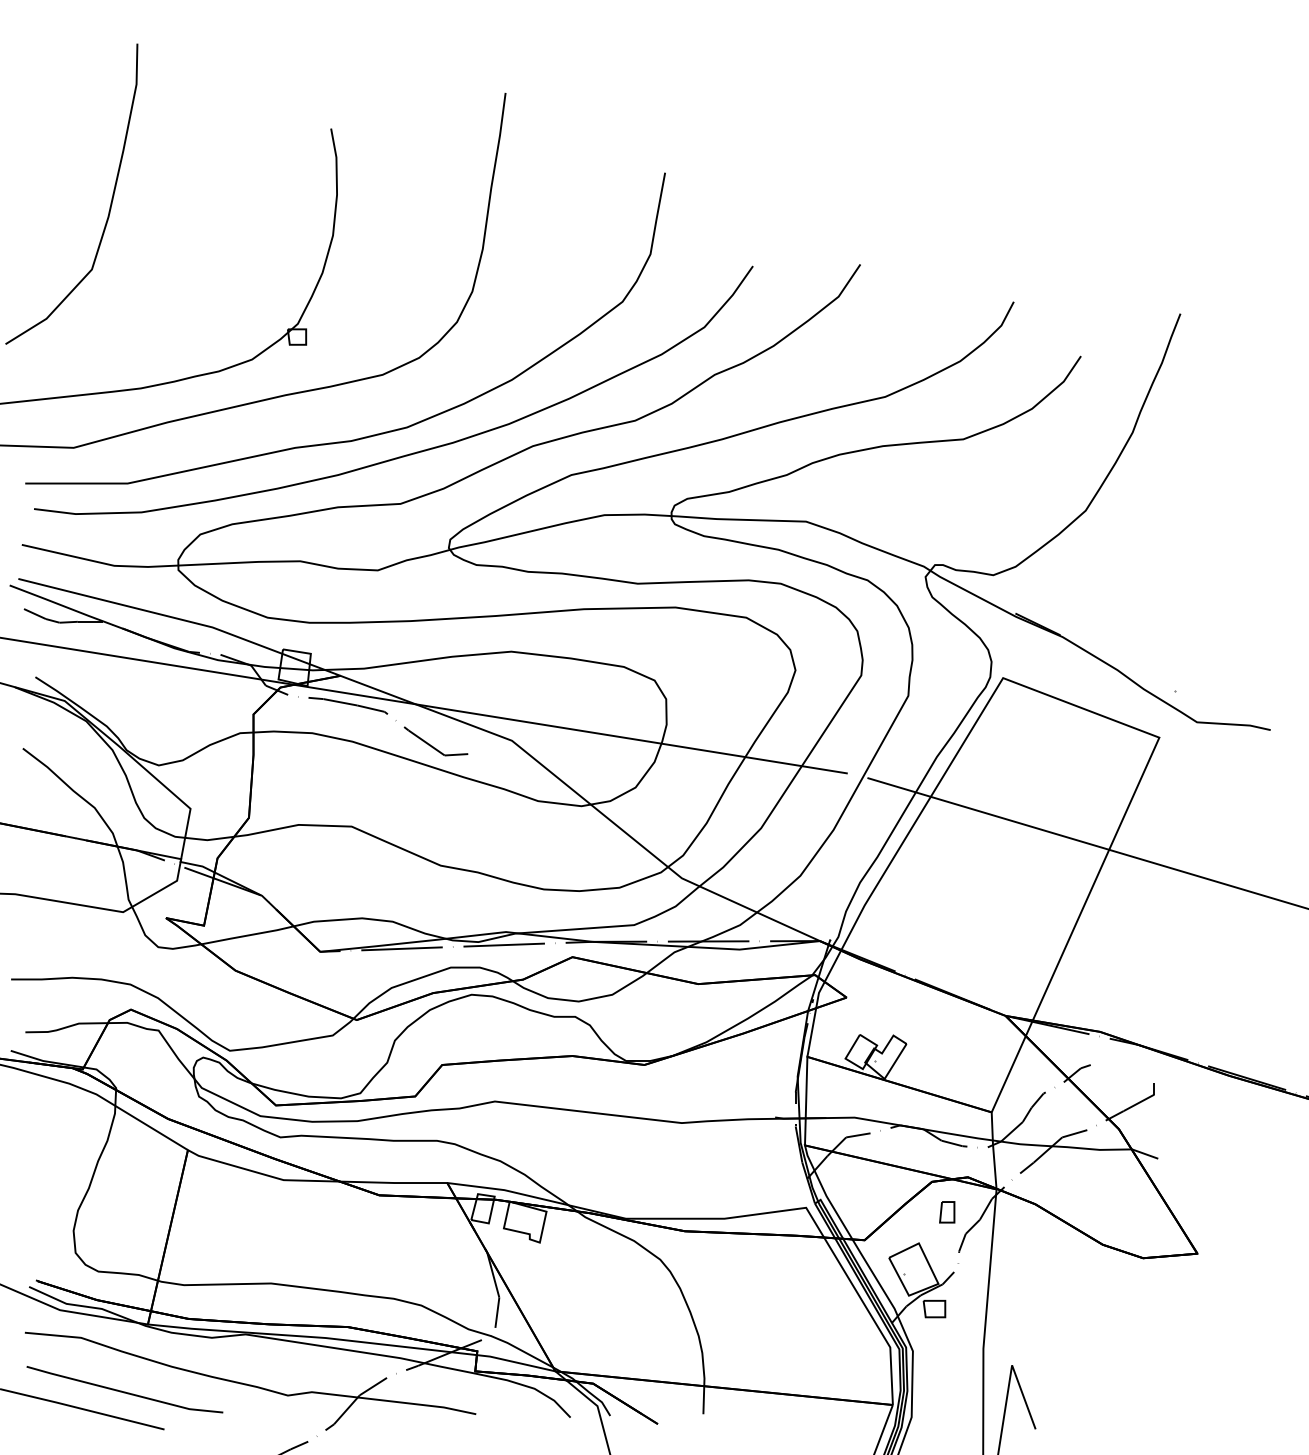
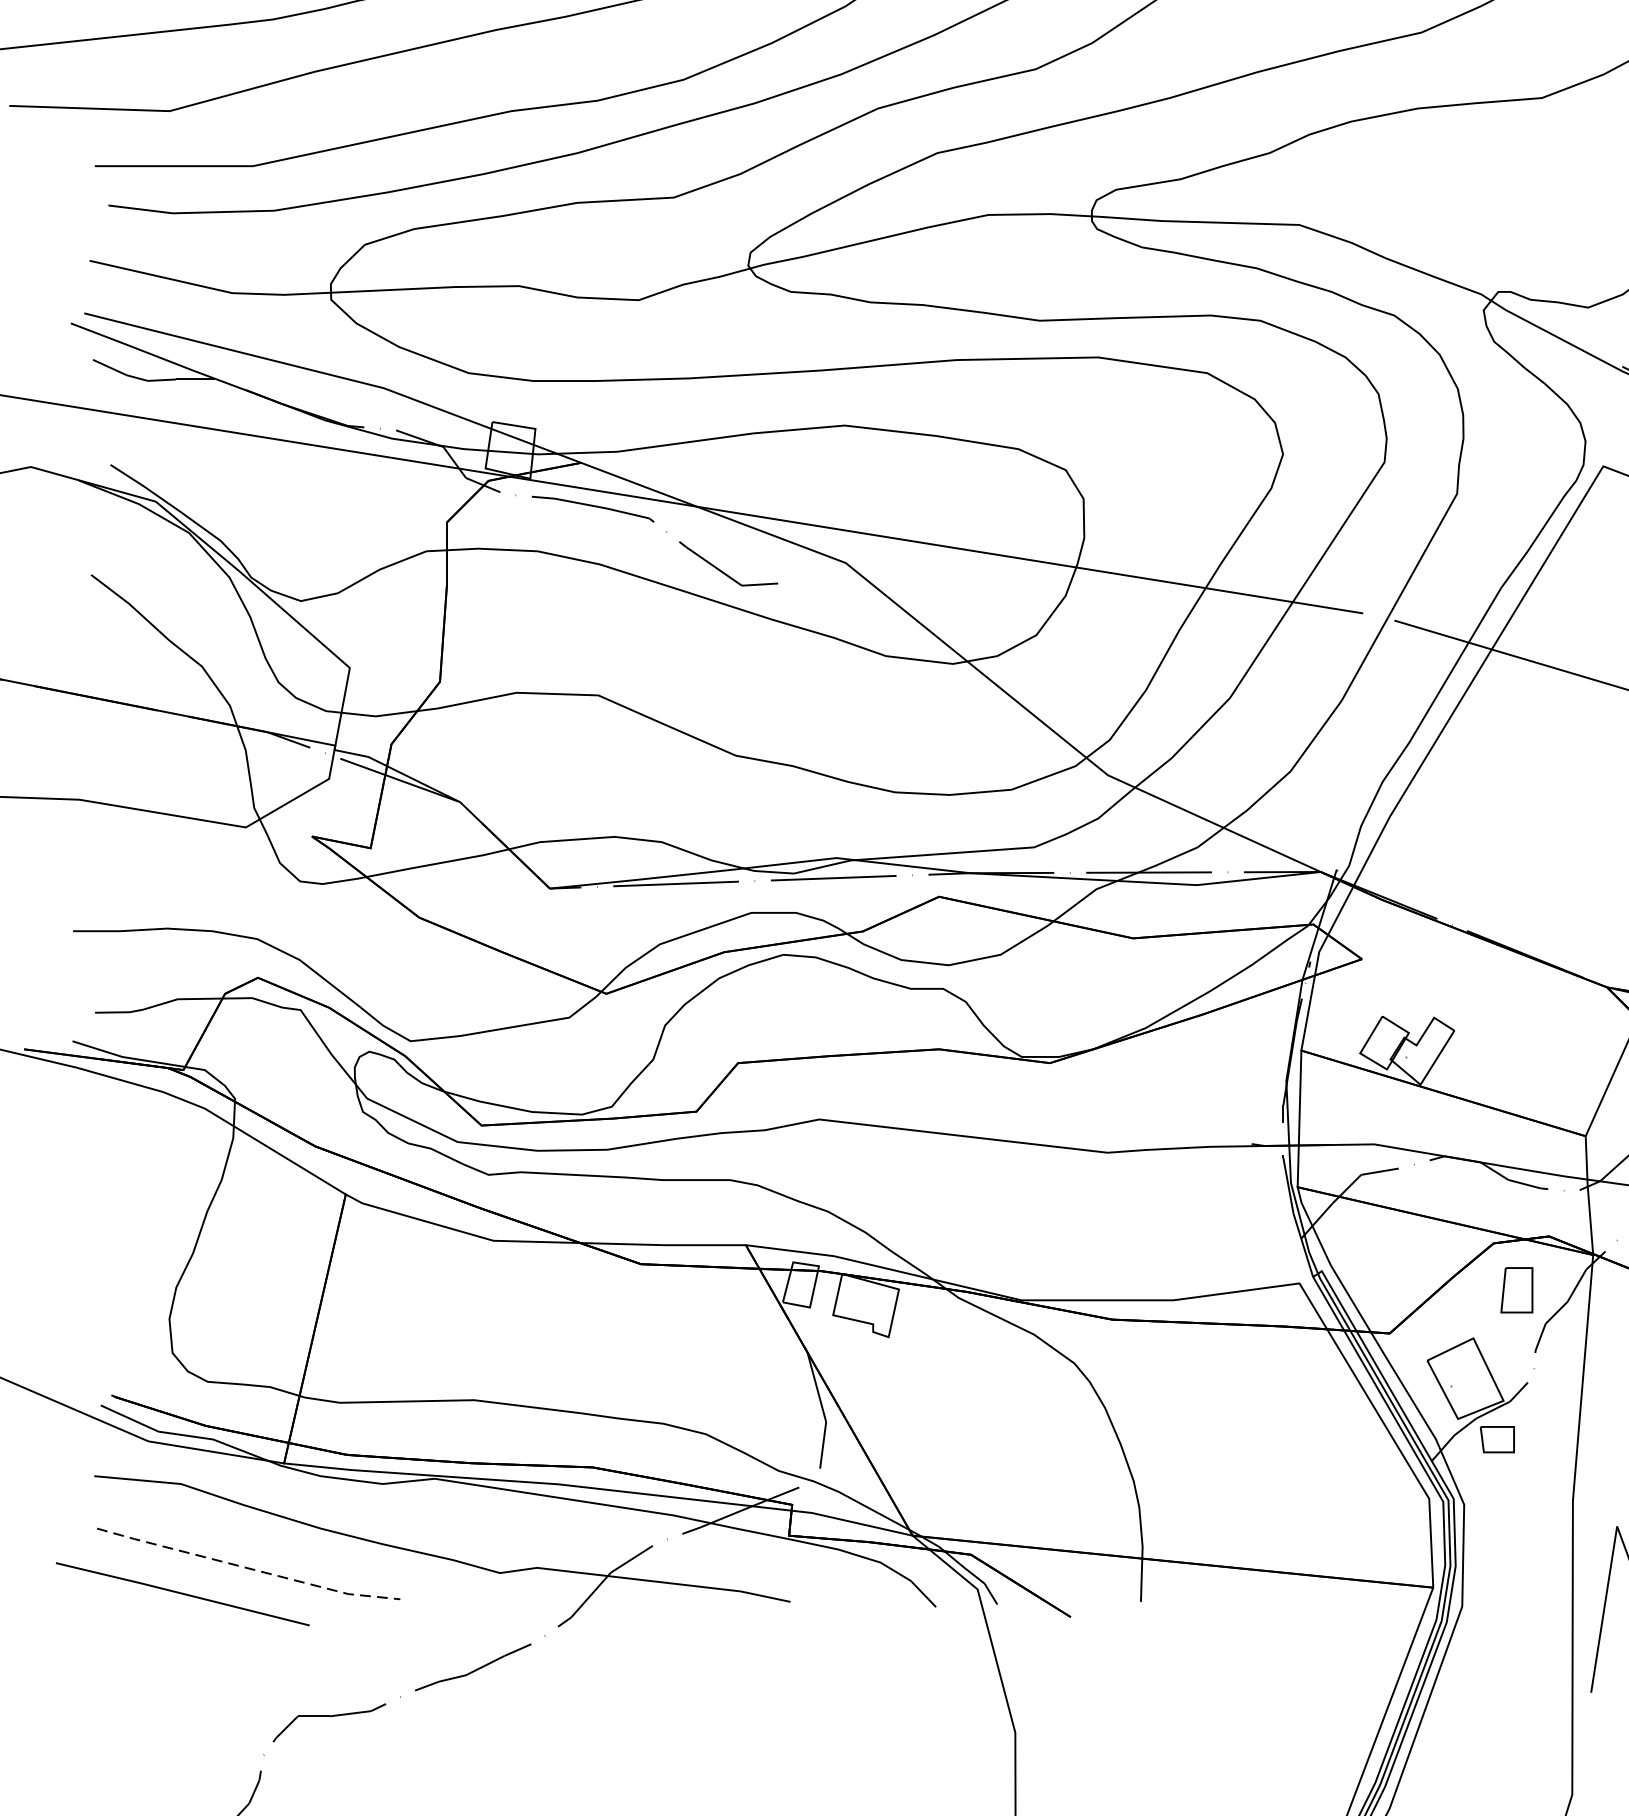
part: (947, 1212) -> (1517, 1290), size x1.4
line: (124, 1392) -> (247, 1568), solid -> dashed

